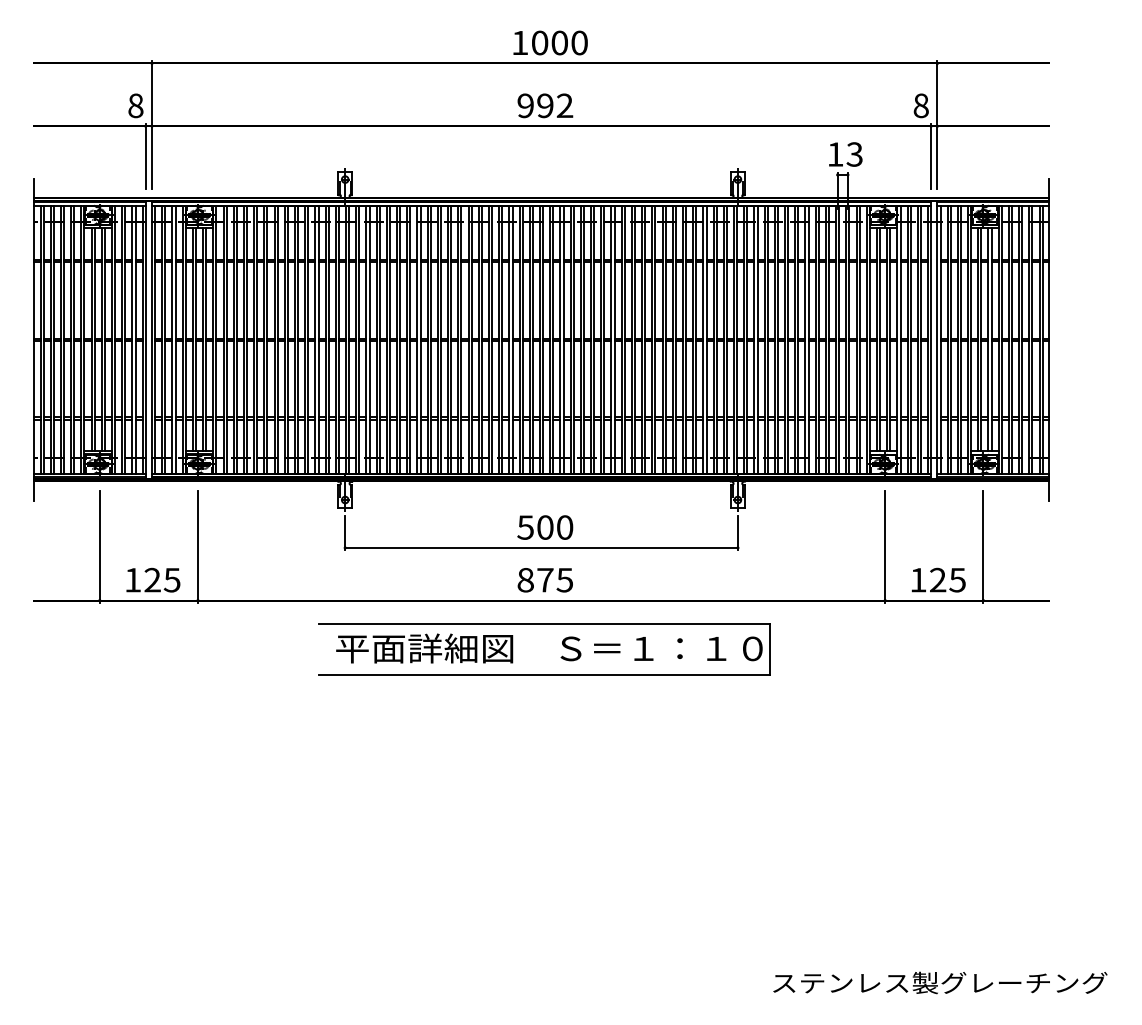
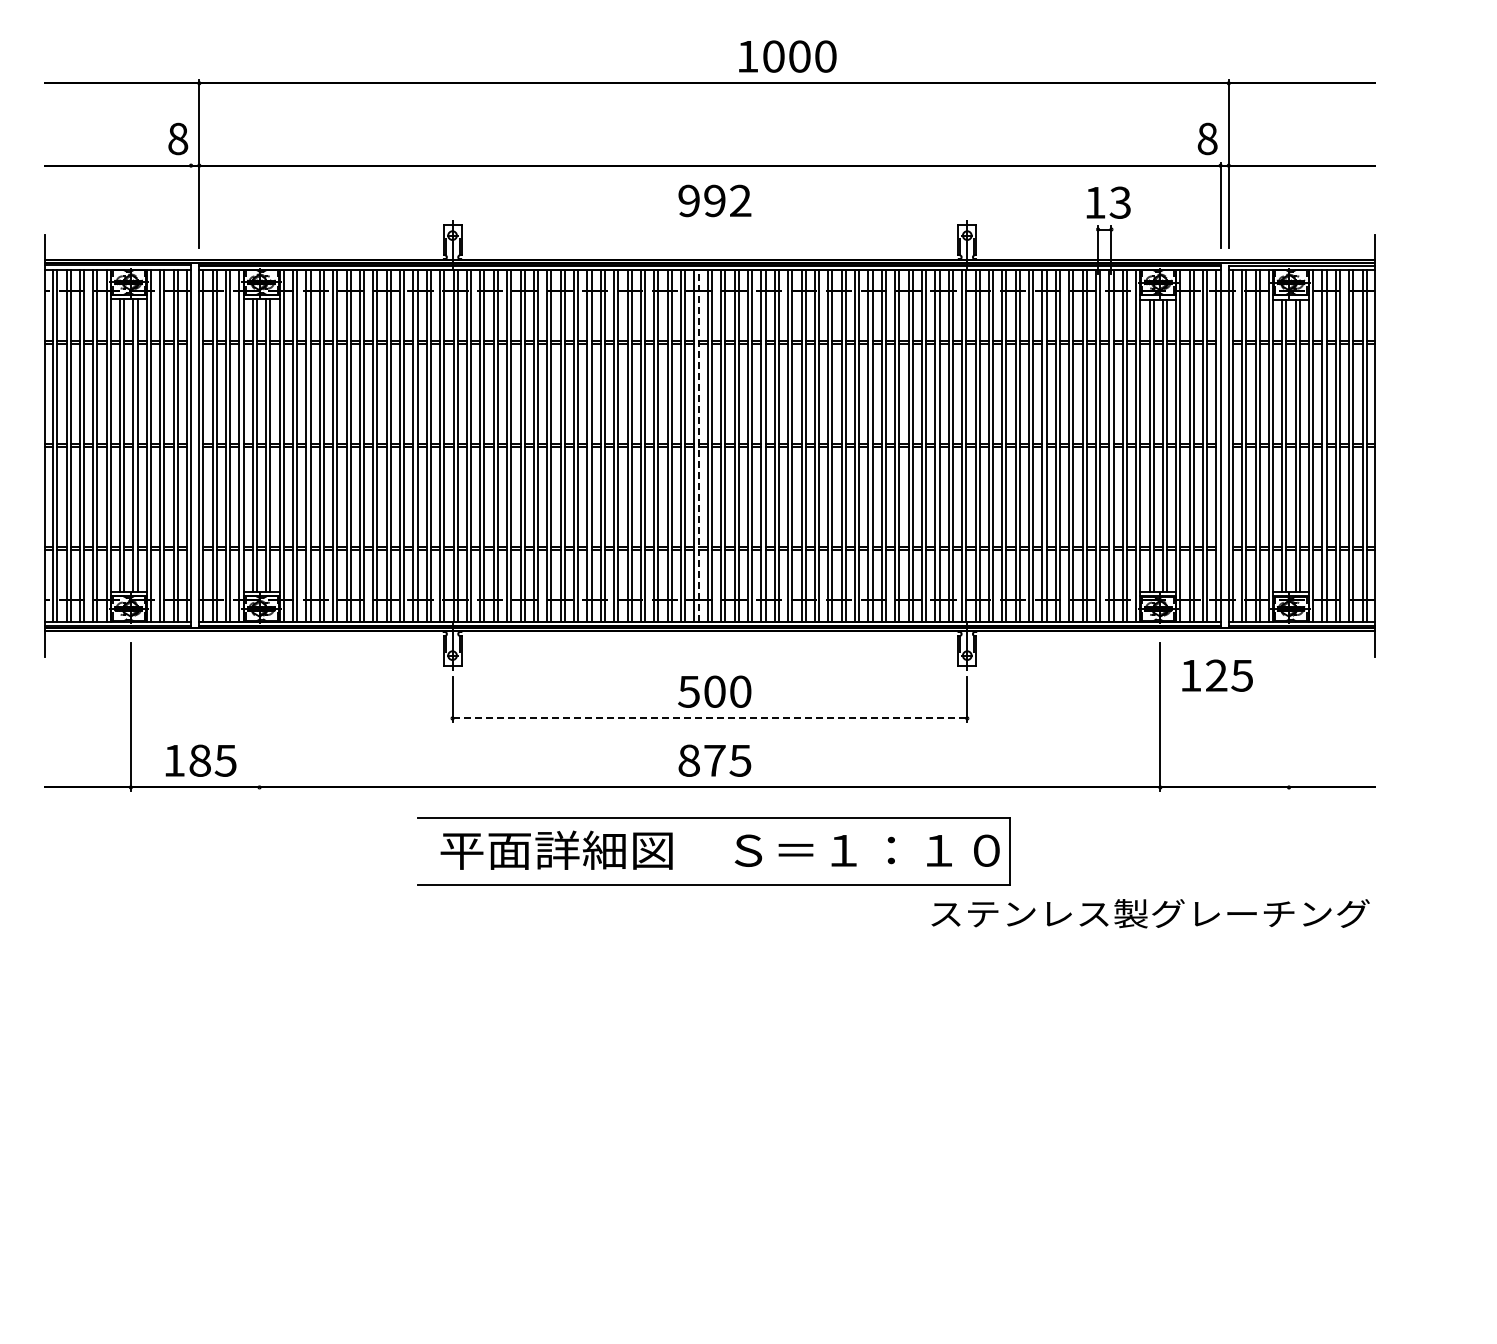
text: (550, 42) -> (787, 56), moved
text: (545, 105) -> (714, 200), moved
line: (146, 156) -> (191, 205), removed
line: (532, 339) -> (698, 445), solid -> dashed
line: (197, 546) -> (259, 716), removed
line: (983, 546) -> (1289, 716), removed
line: (542, 547) -> (710, 718), solid -> dashed
text: (152, 580) -> (199, 760), 125 -> 185
text: (938, 580) -> (1217, 675), moved
text: (940, 982) -> (1150, 913), moved

